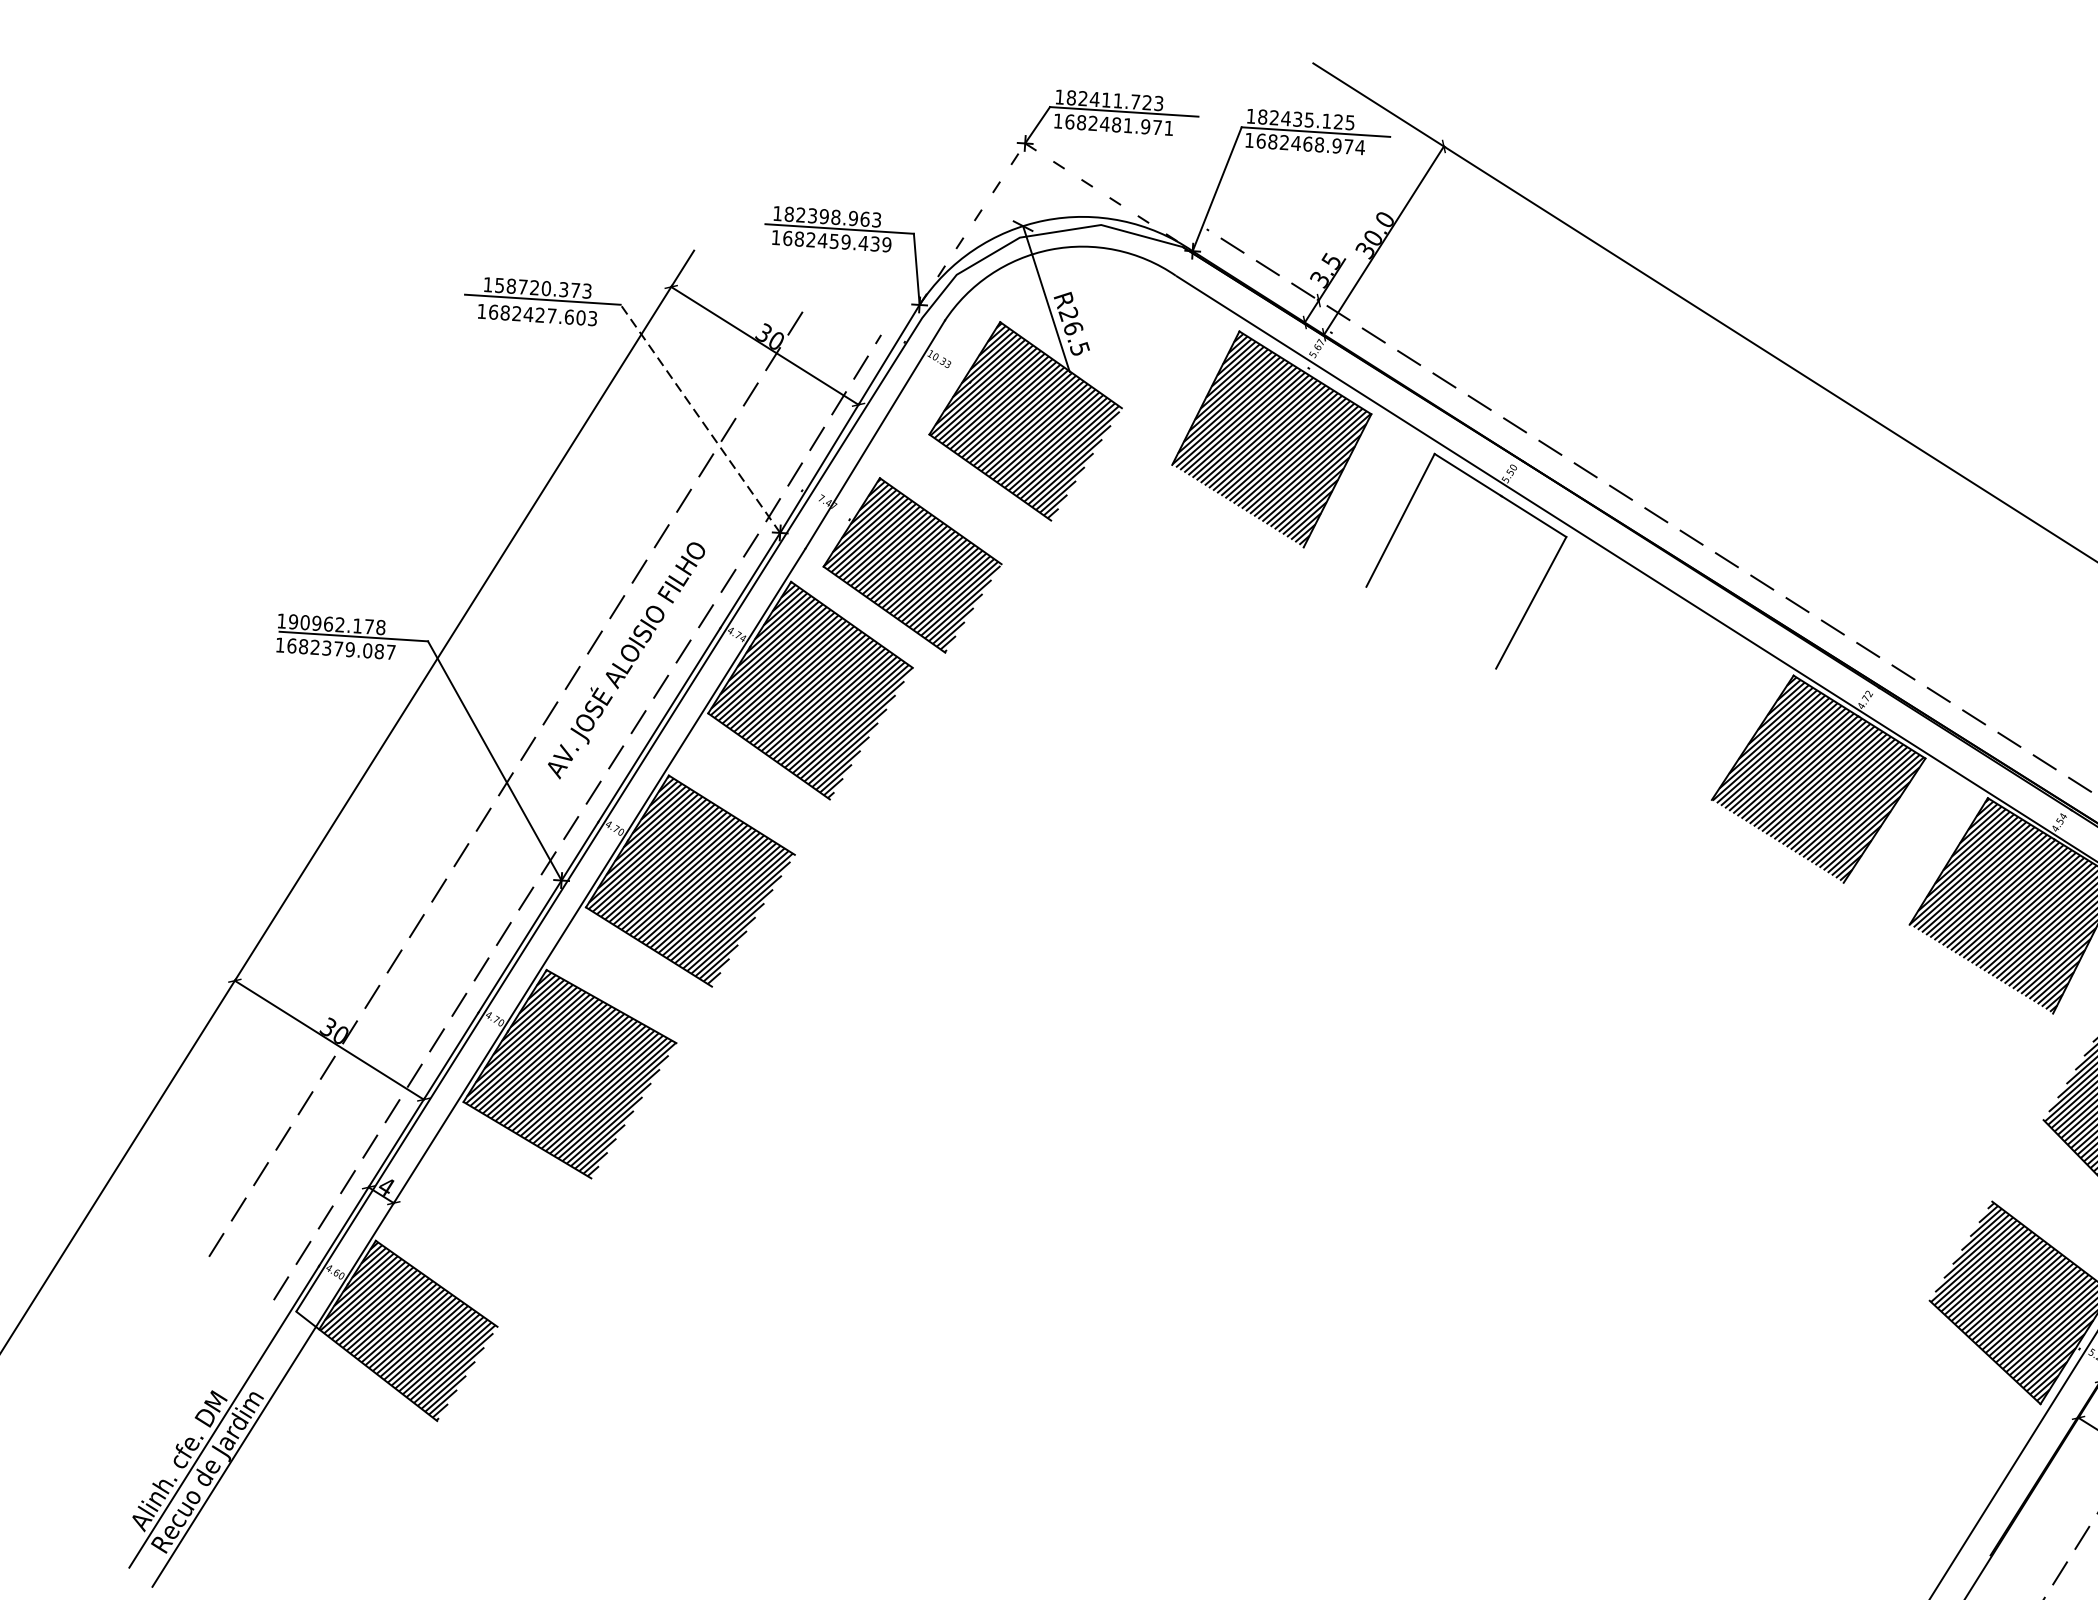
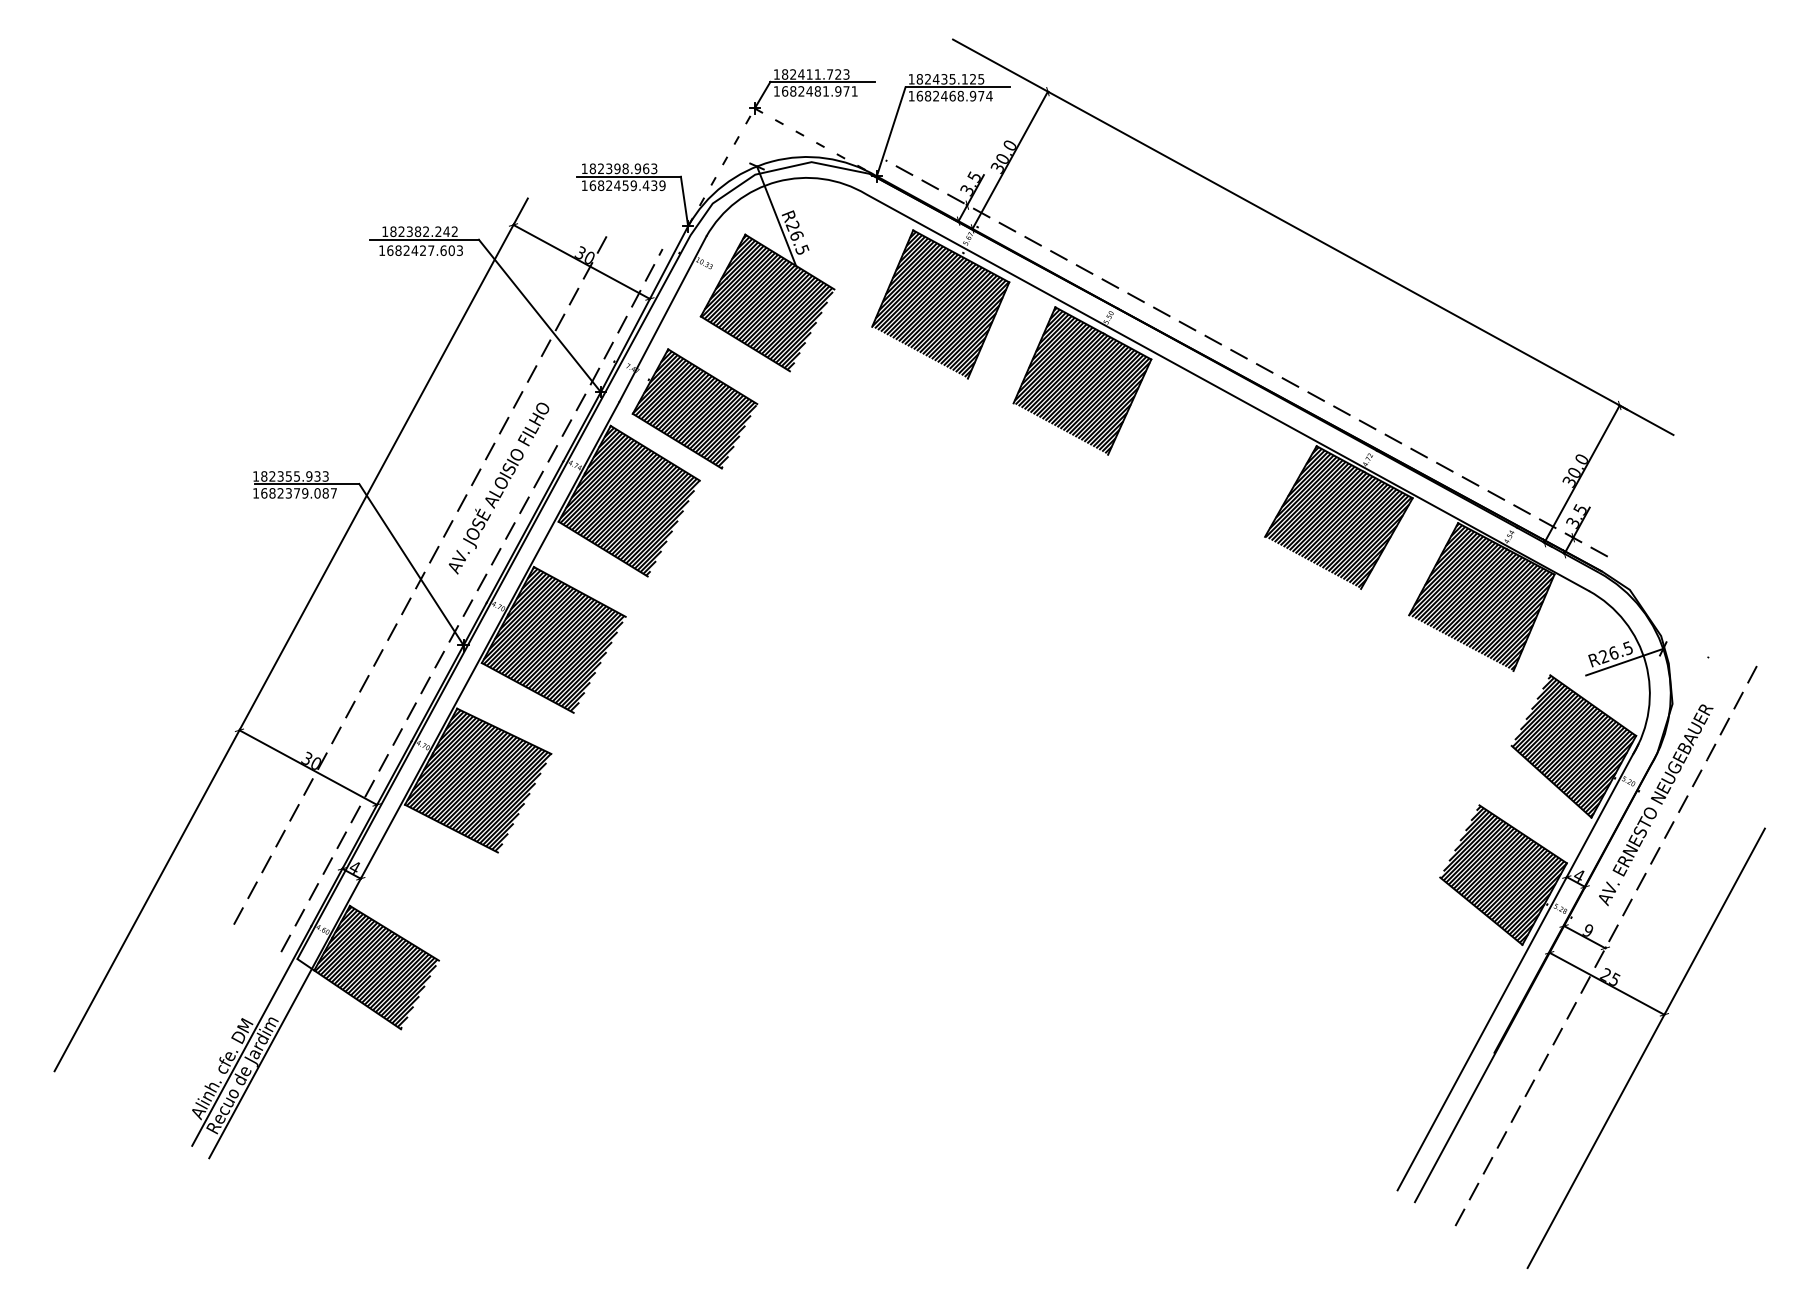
text: (542, 287) -> (423, 231), 158720.373 -> 182382.242
line: (699, 418) -> (539, 315), dashed -> solid
hatch: (1465, 560) -> (1081, 380), added
text: (336, 624) -> (294, 476), 190962.178 -> 182355.933

